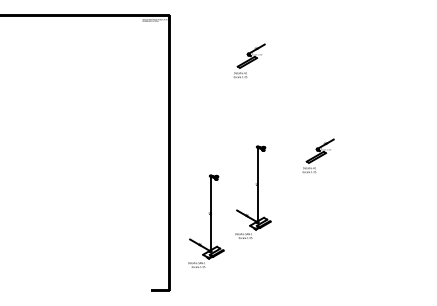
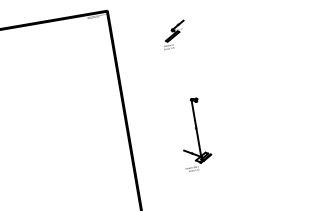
part: (318, 155) -> (238, 98), removed
part: (206, 220) -> (162, 162), removed

